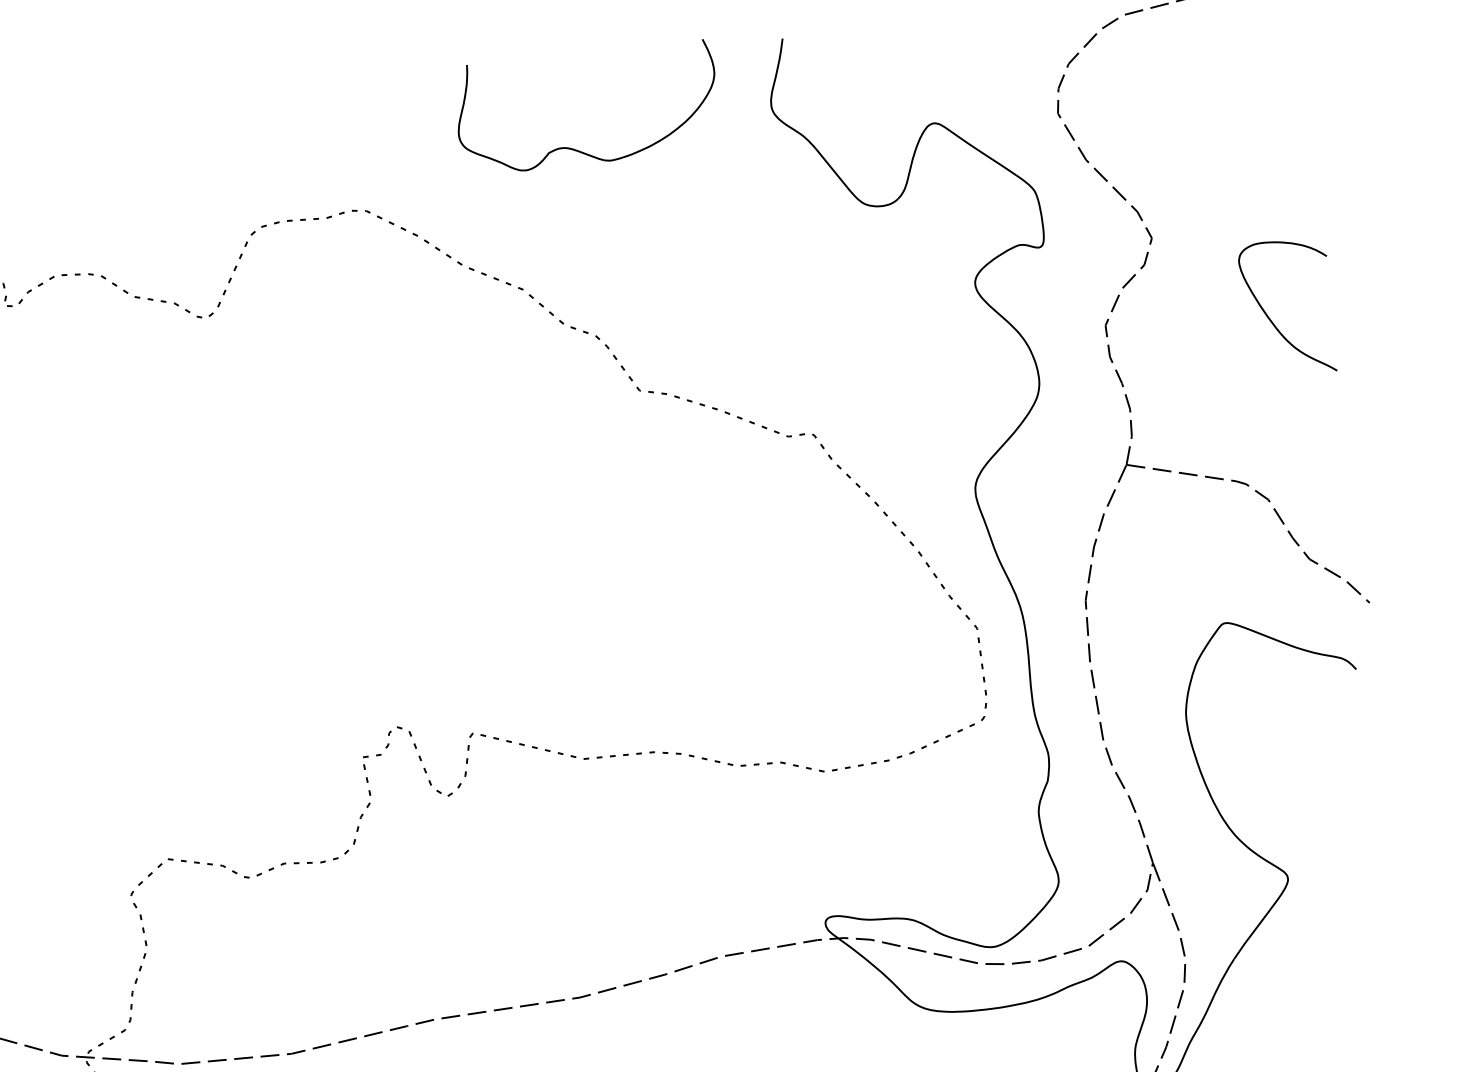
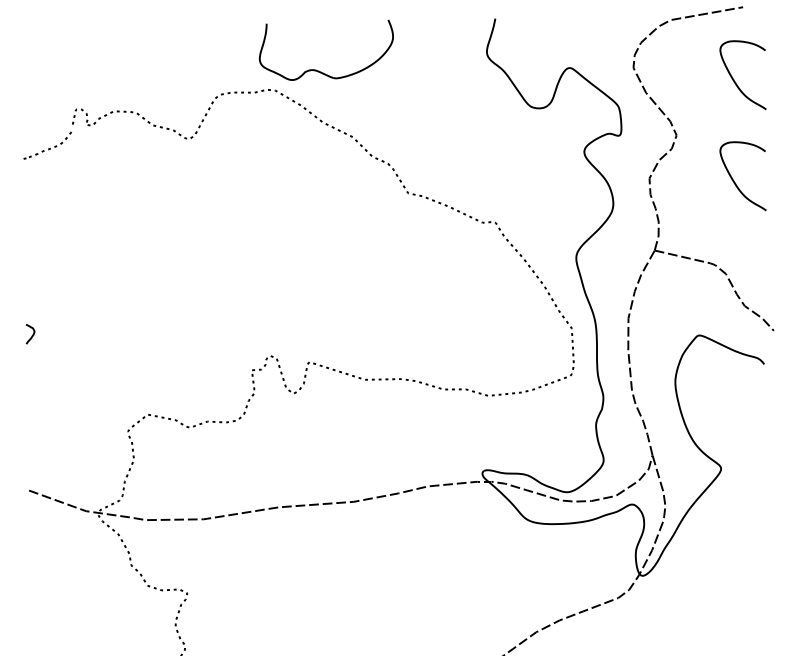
curve: (1255, 120) -> (734, 79), added
part: (570, 146) -> (316, 69), moved

